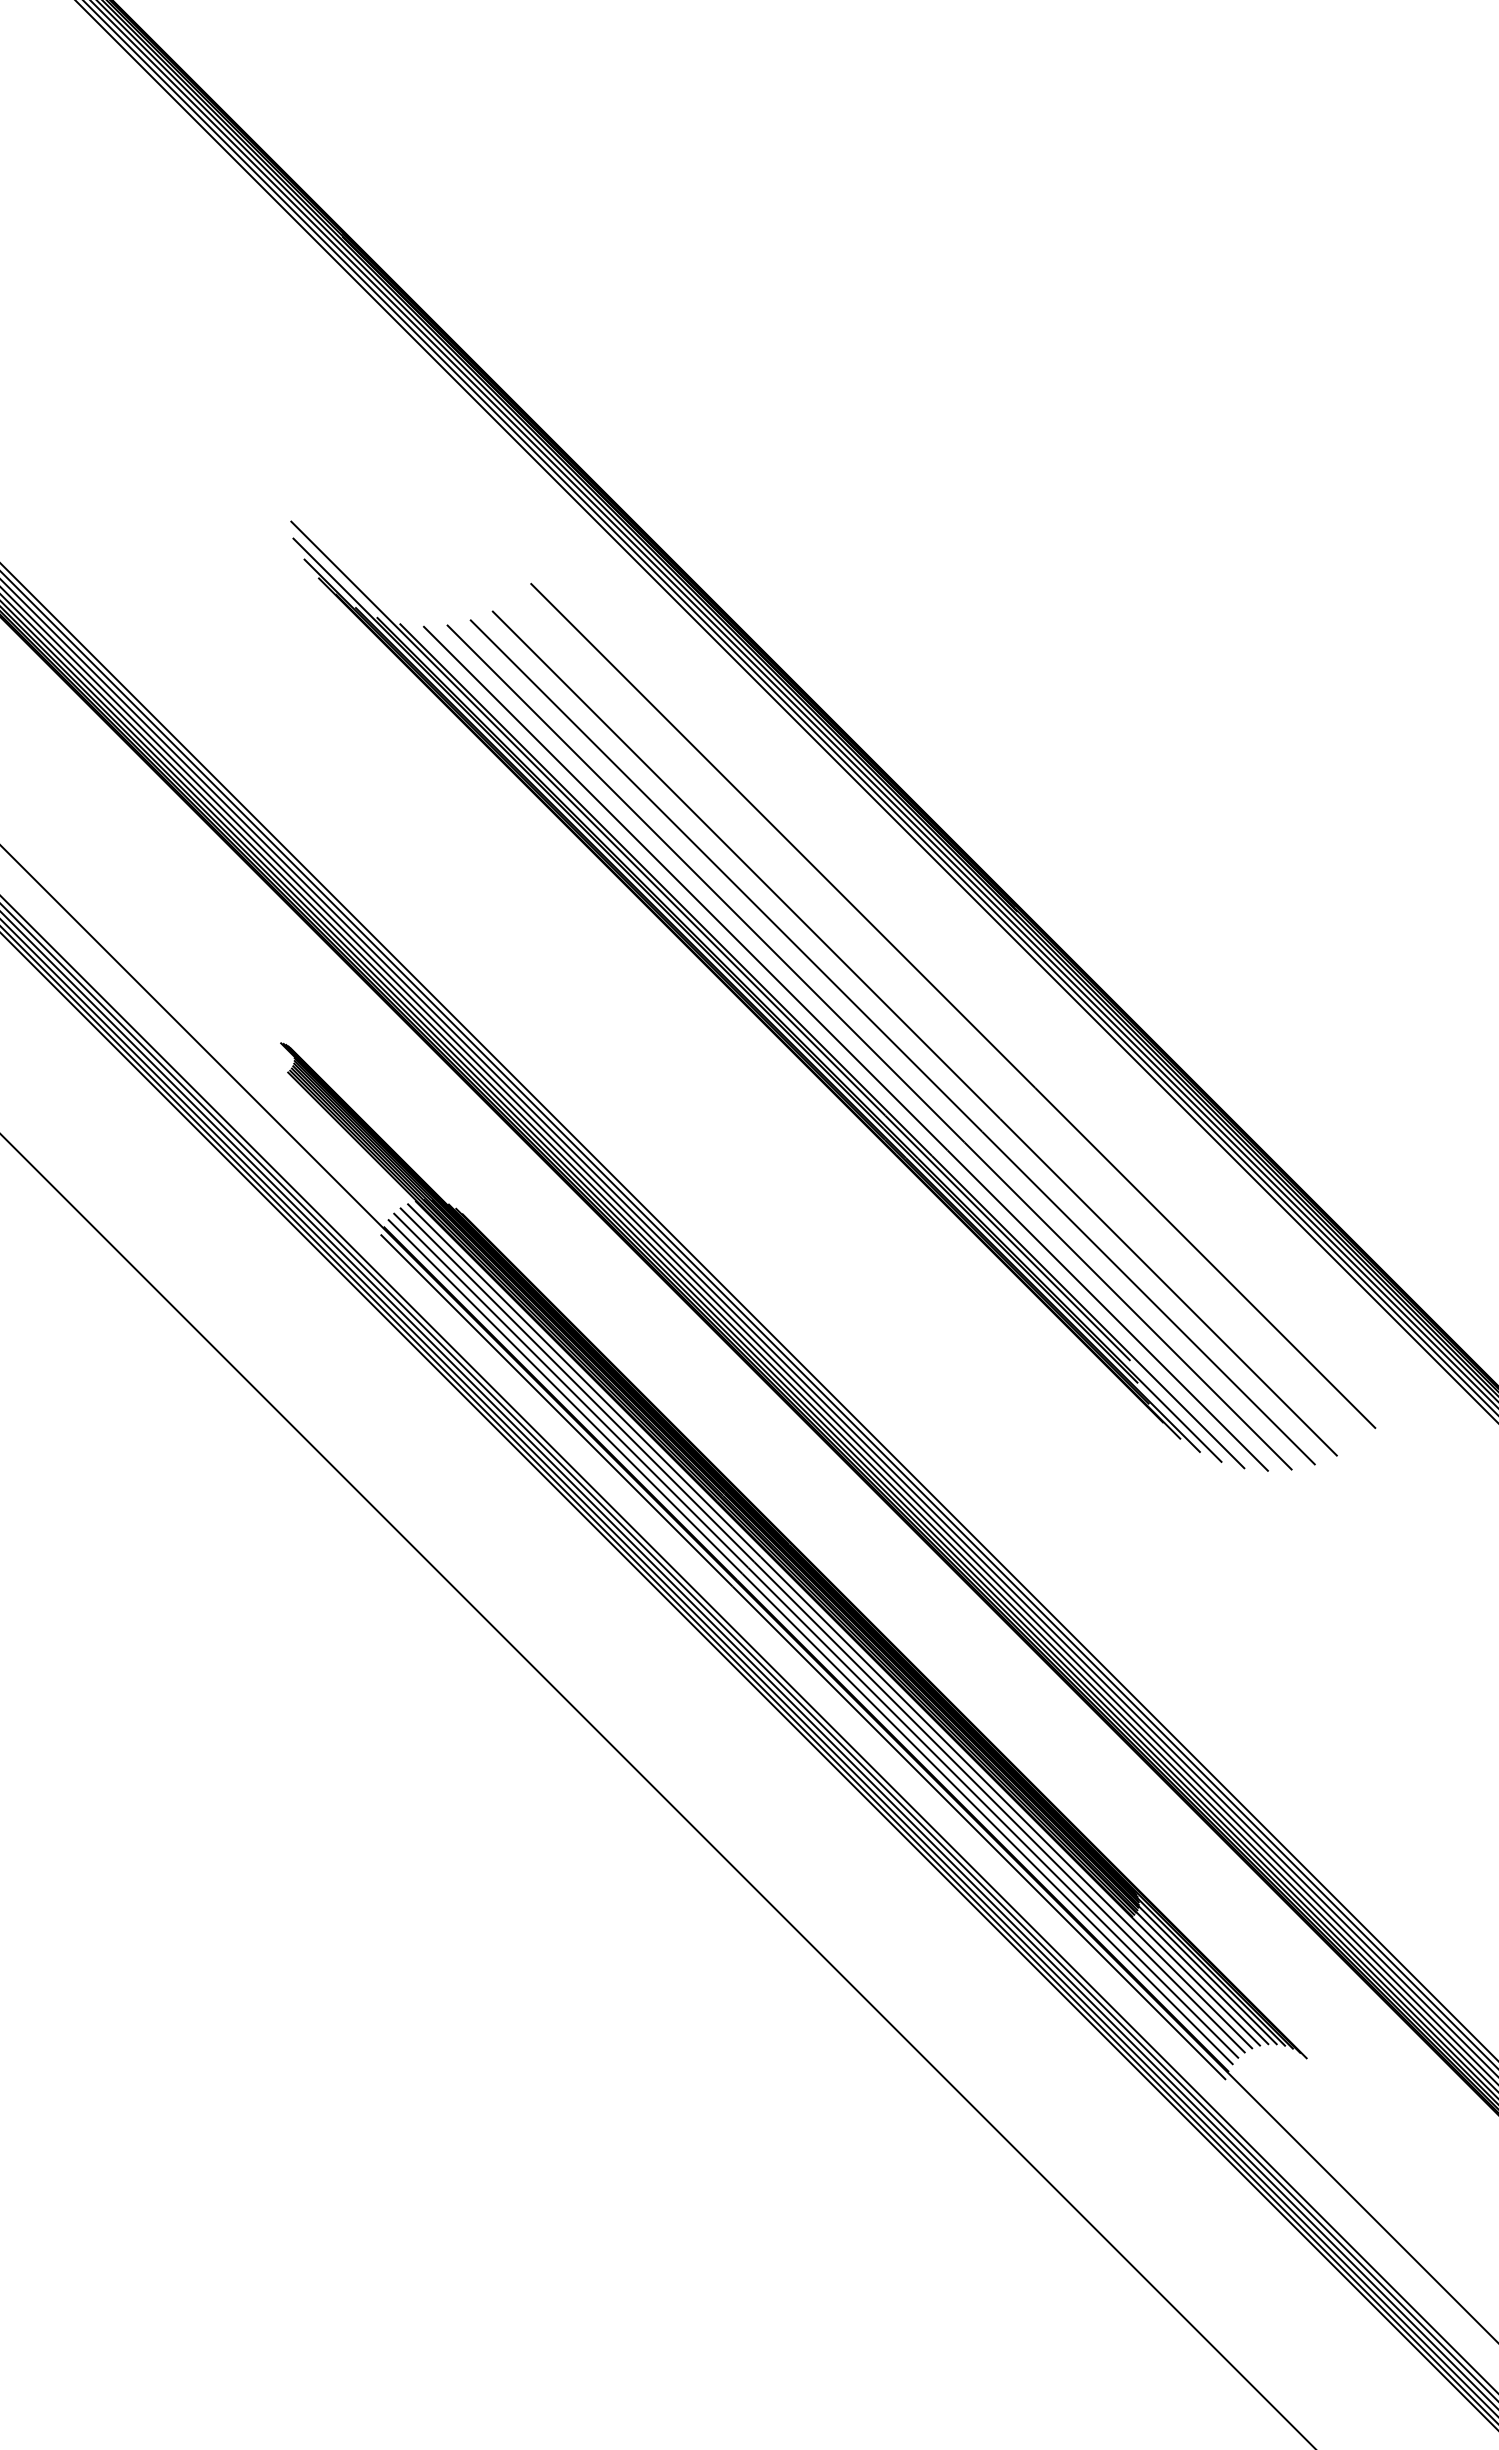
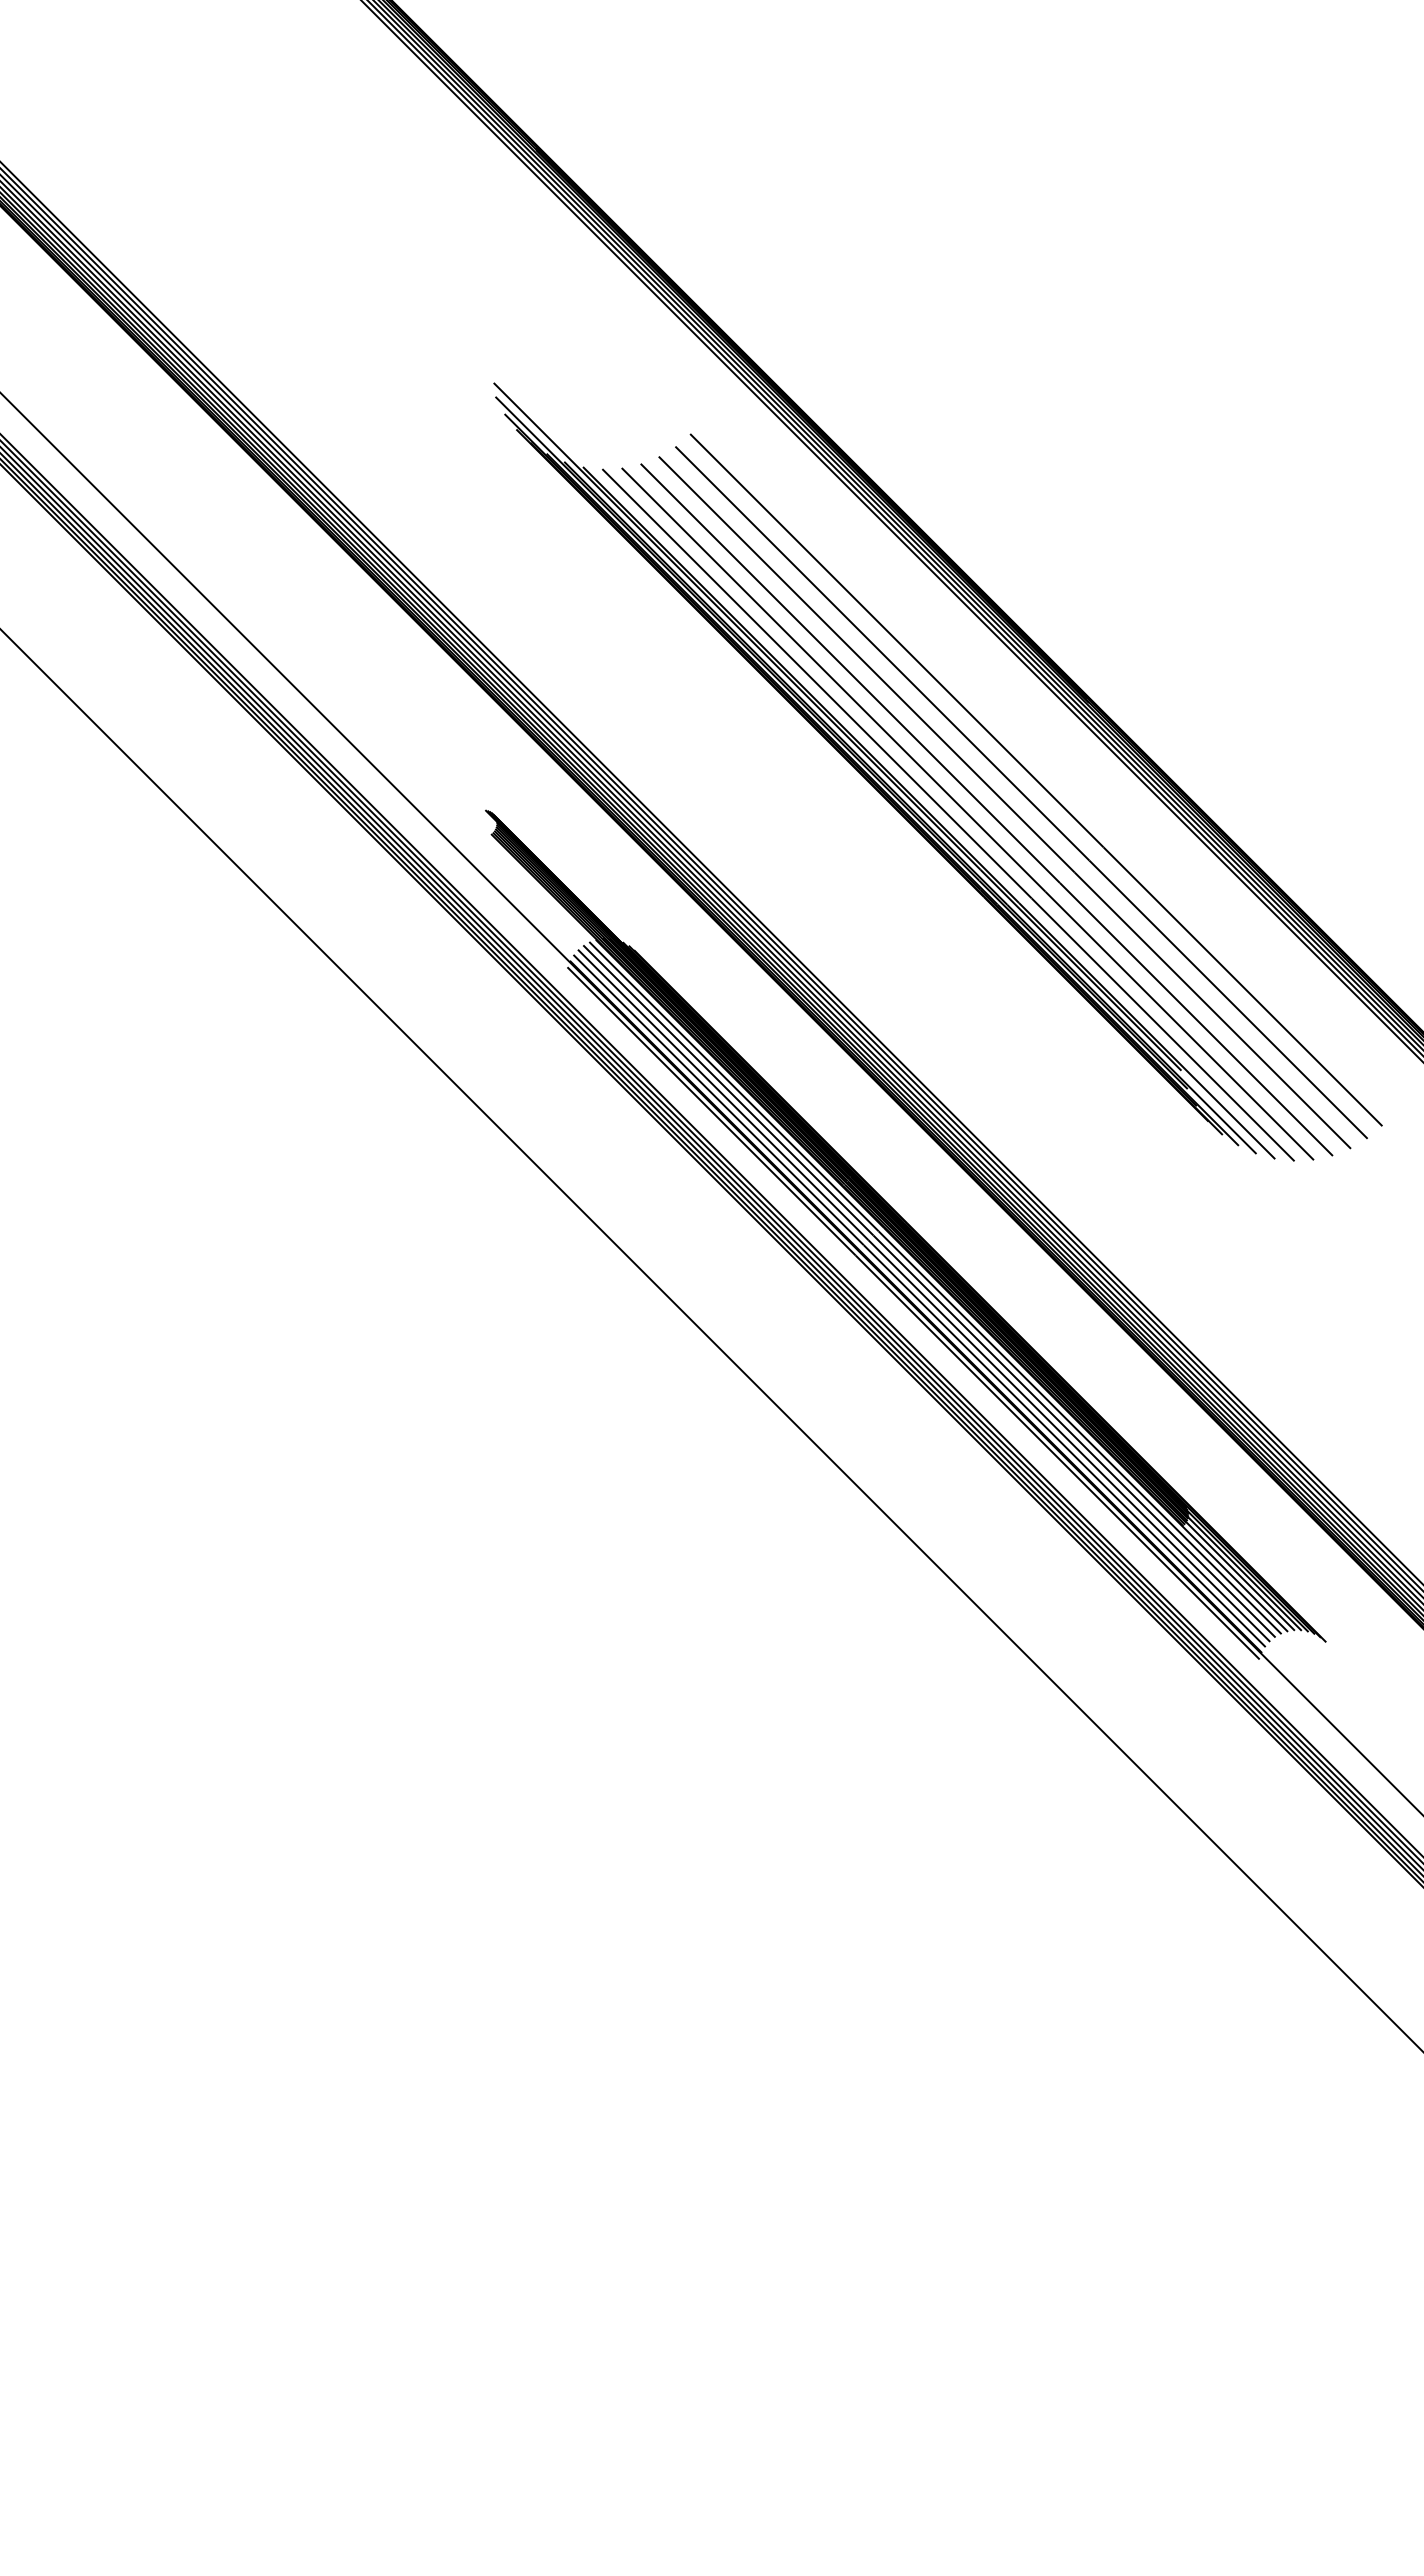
line: (935, 1021) -> (1021, 792), added

